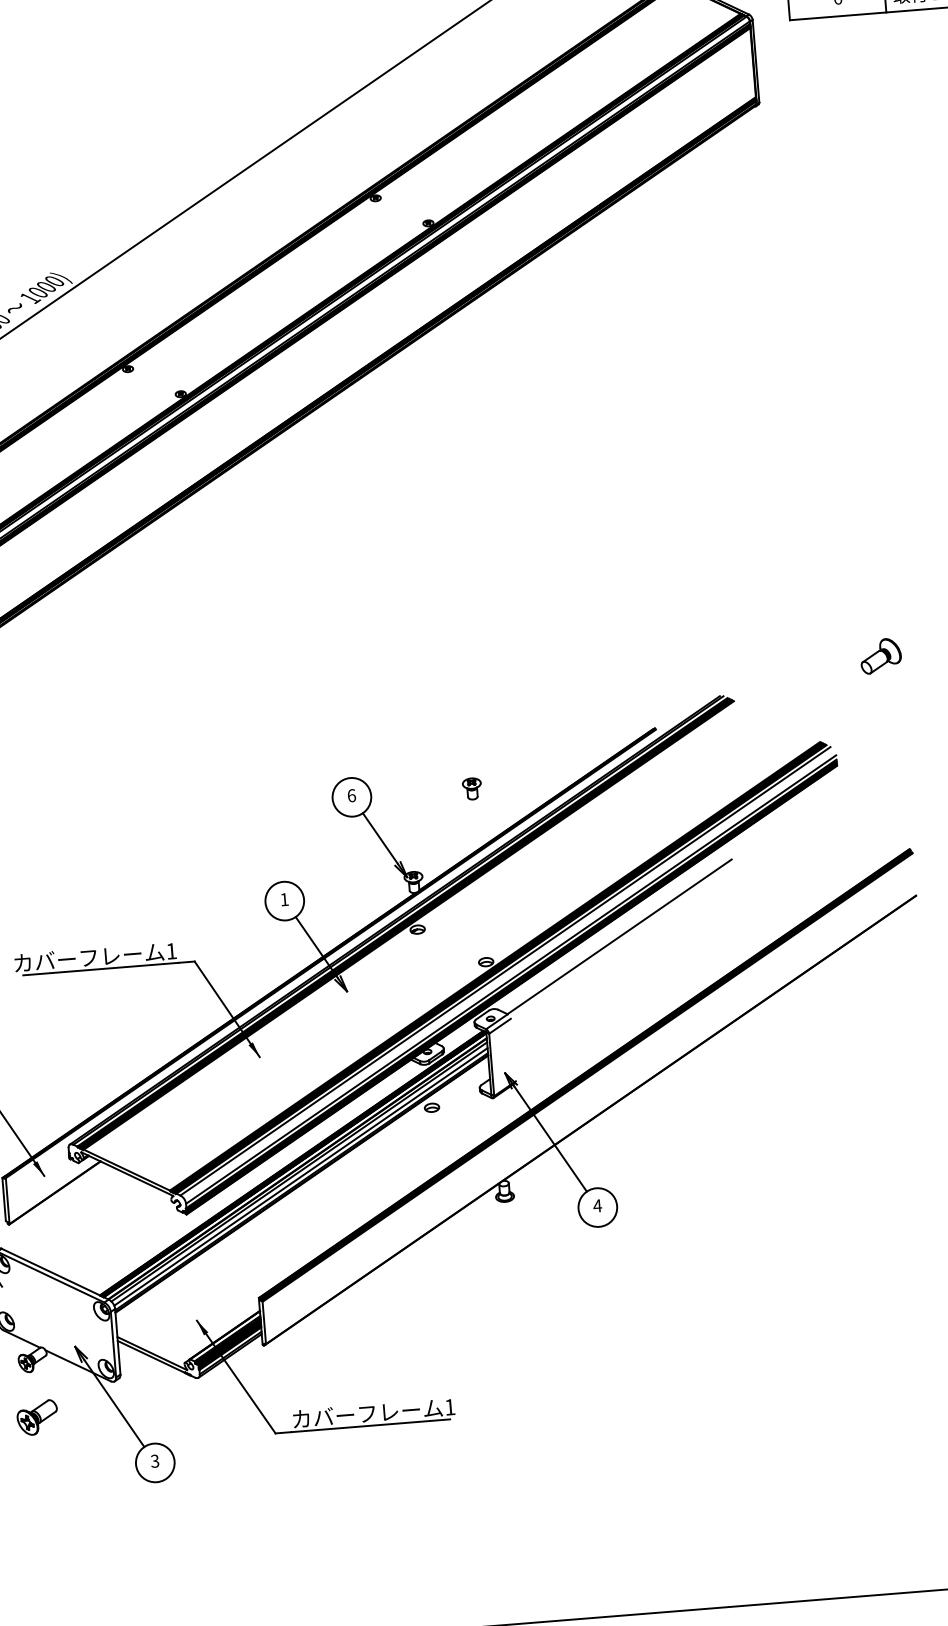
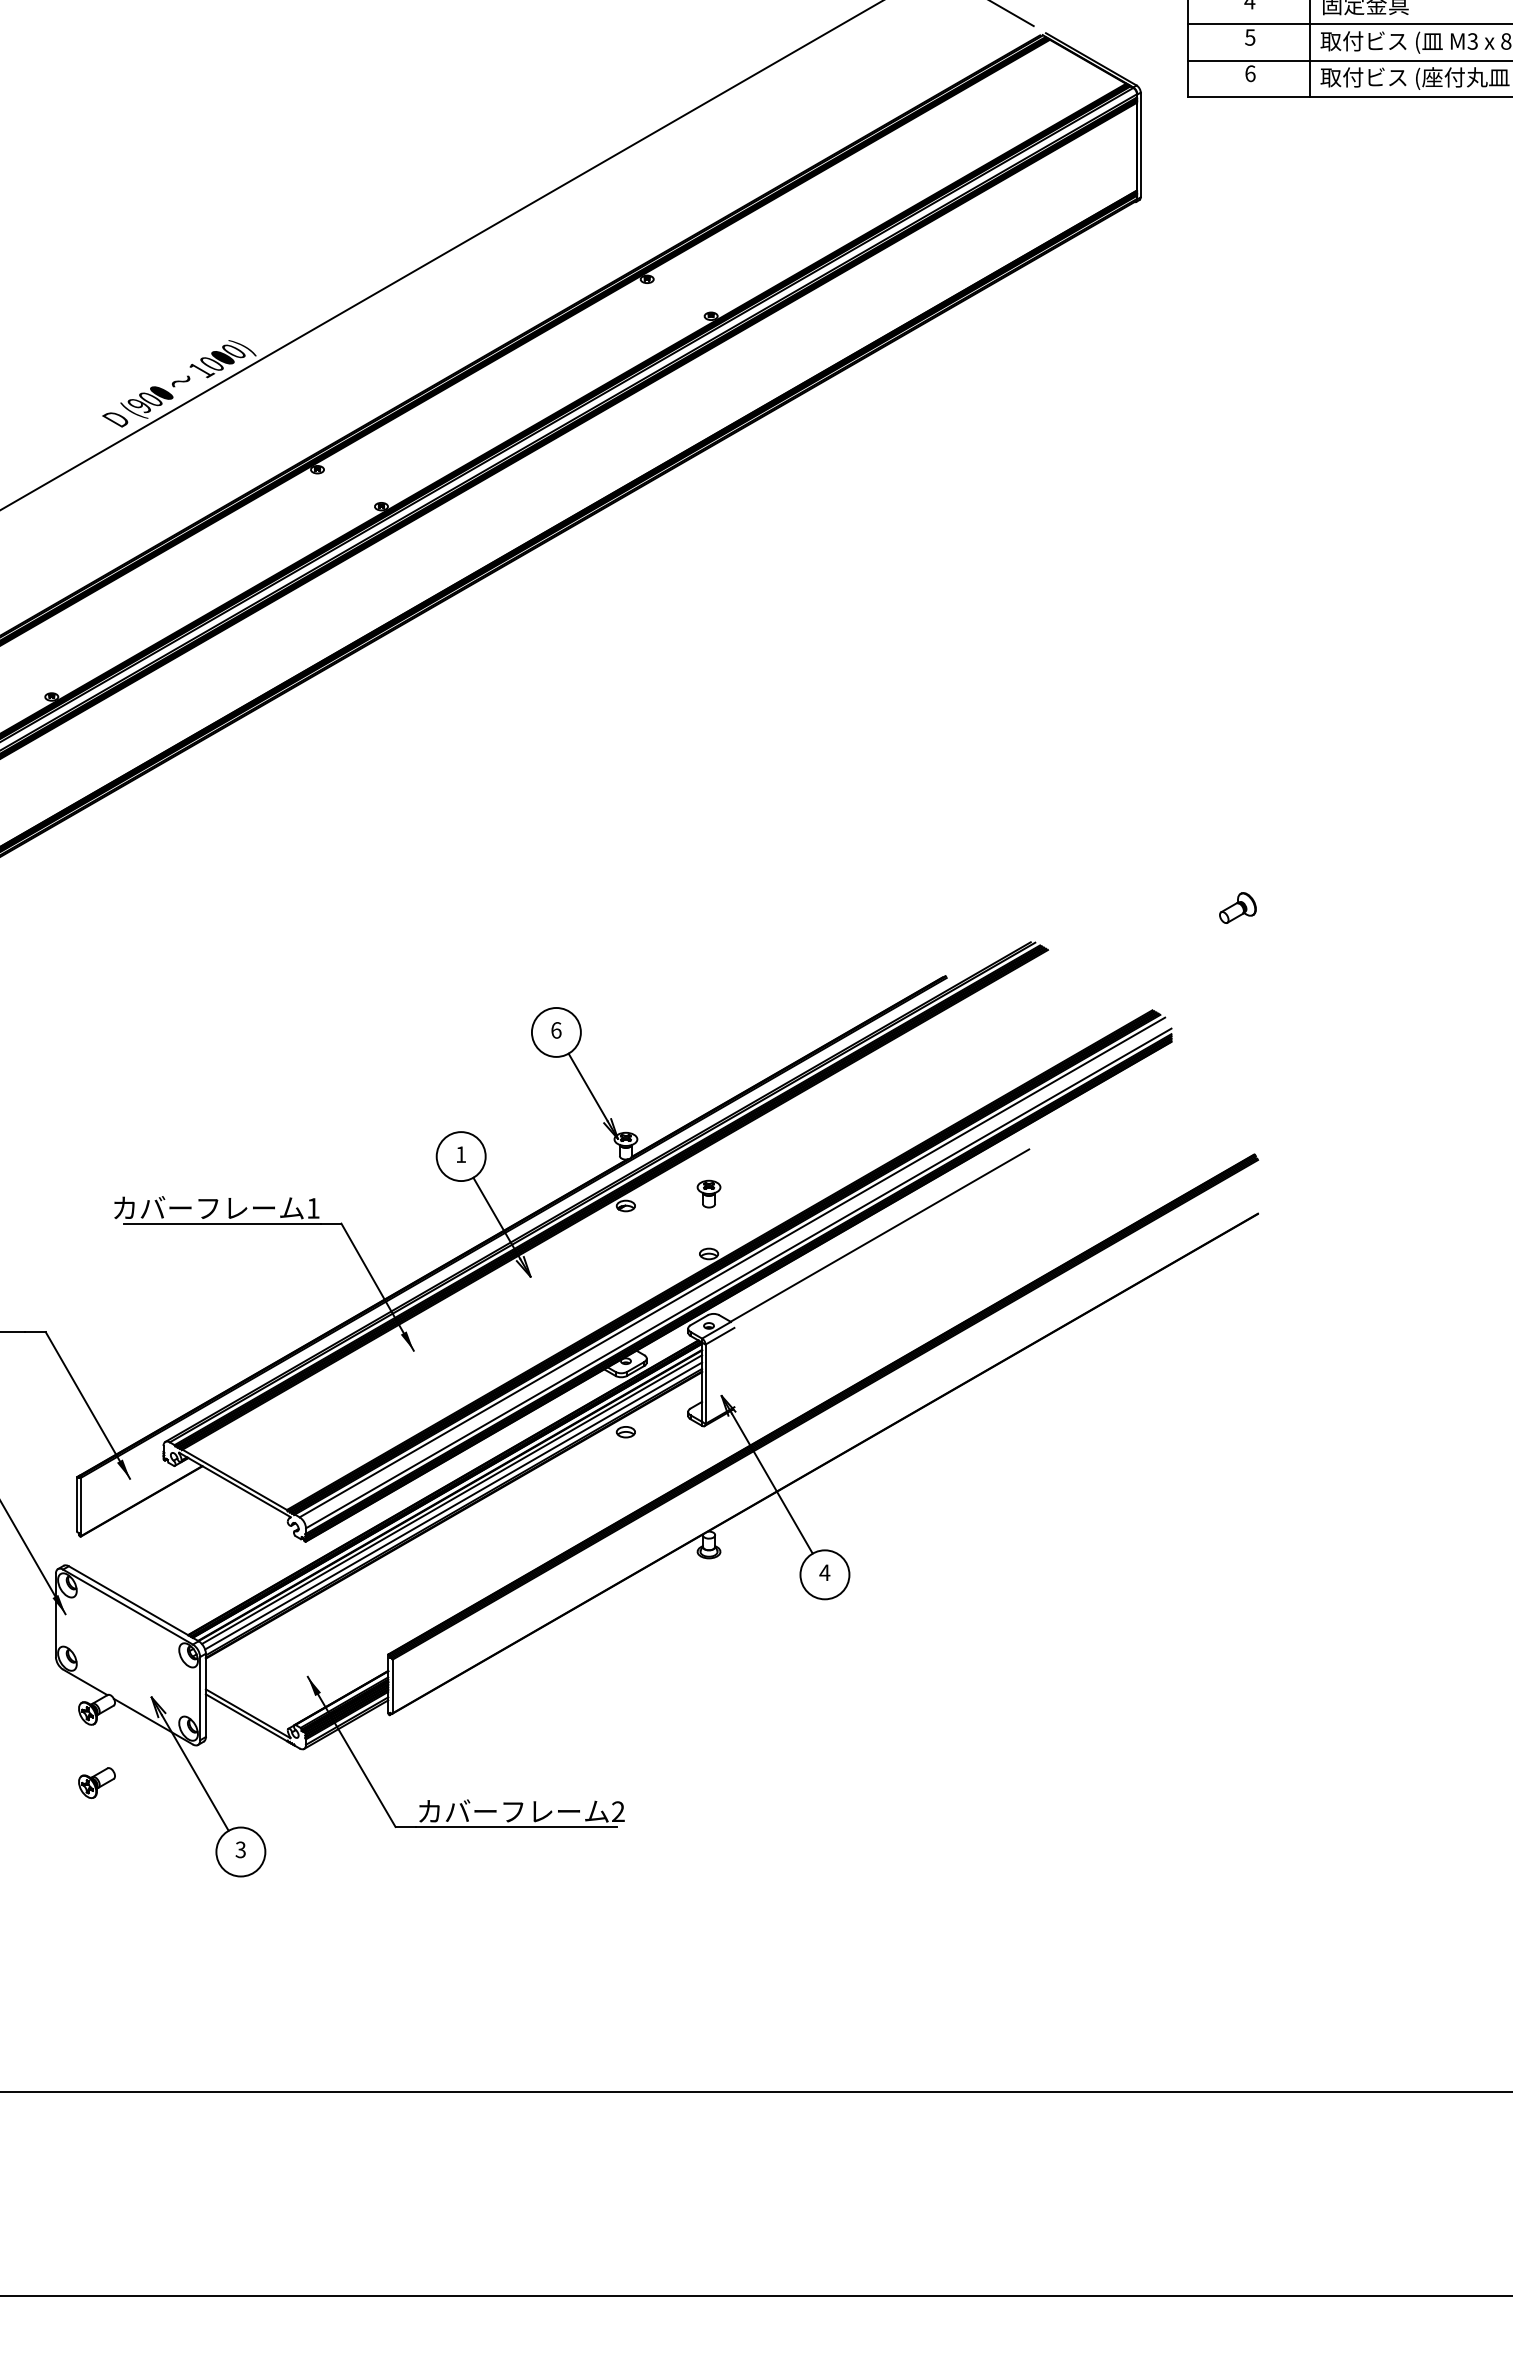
part: (880, 655) -> (1237, 907), size x0.71
part: (471, 788) -> (708, 1193), moved
text: (450, 1407) -> (618, 1811), 1 -> 2
part: (37, 1417) -> (96, 1782), size x0.71

